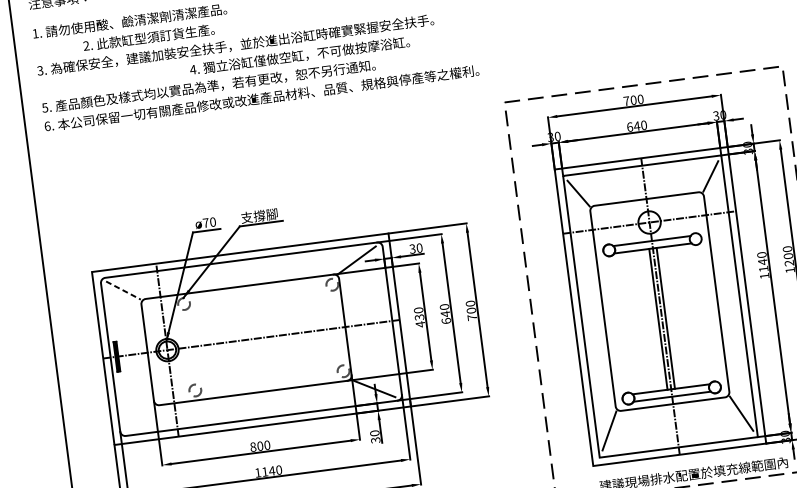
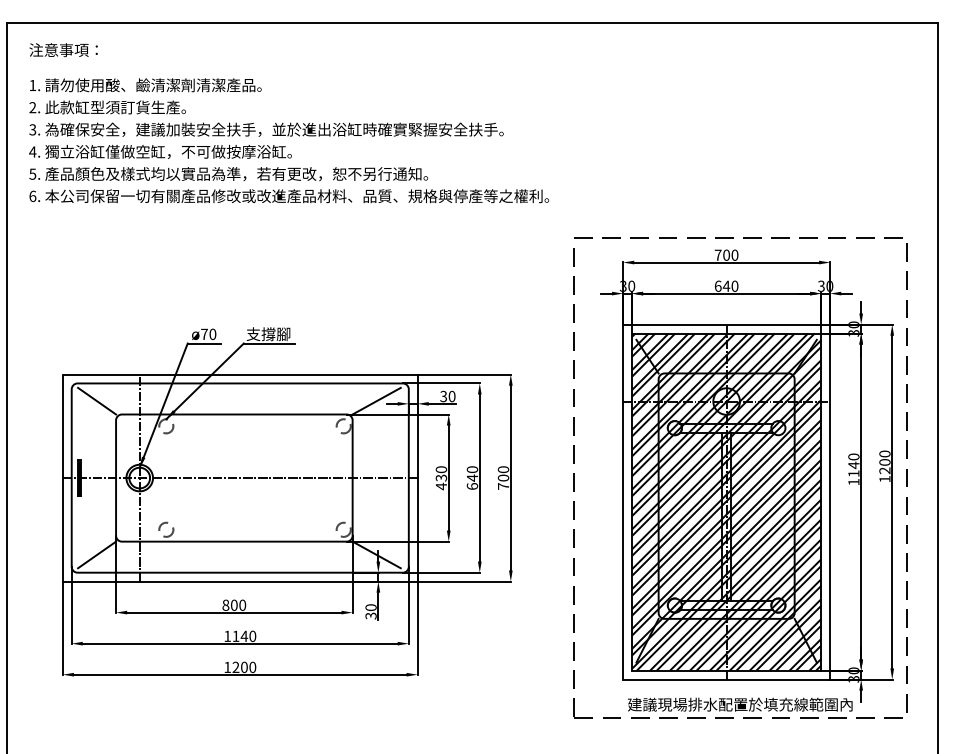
text: (148, 37) -> (107, 107), moved
text: (299, 55) -> (160, 151), moved
line: (123, 290) -> (97, 401), dashed -> solid
hatch: (660, 306) -> (726, 501), added
line: (140, 418) -> (97, 554), added

